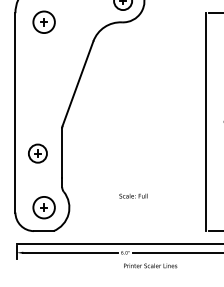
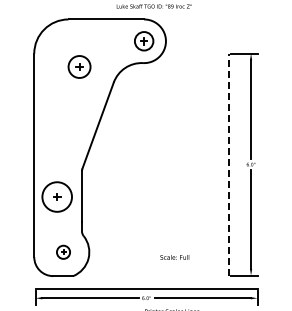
part: (44, 21) -> (79, 66), moved
line: (206, 121) -> (229, 164), solid -> dashed
circle: (37, 153) -> (56, 196), size x1.6
text: (133, 196) -> (174, 257), moved
part: (44, 207) -> (63, 252), size x0.6

